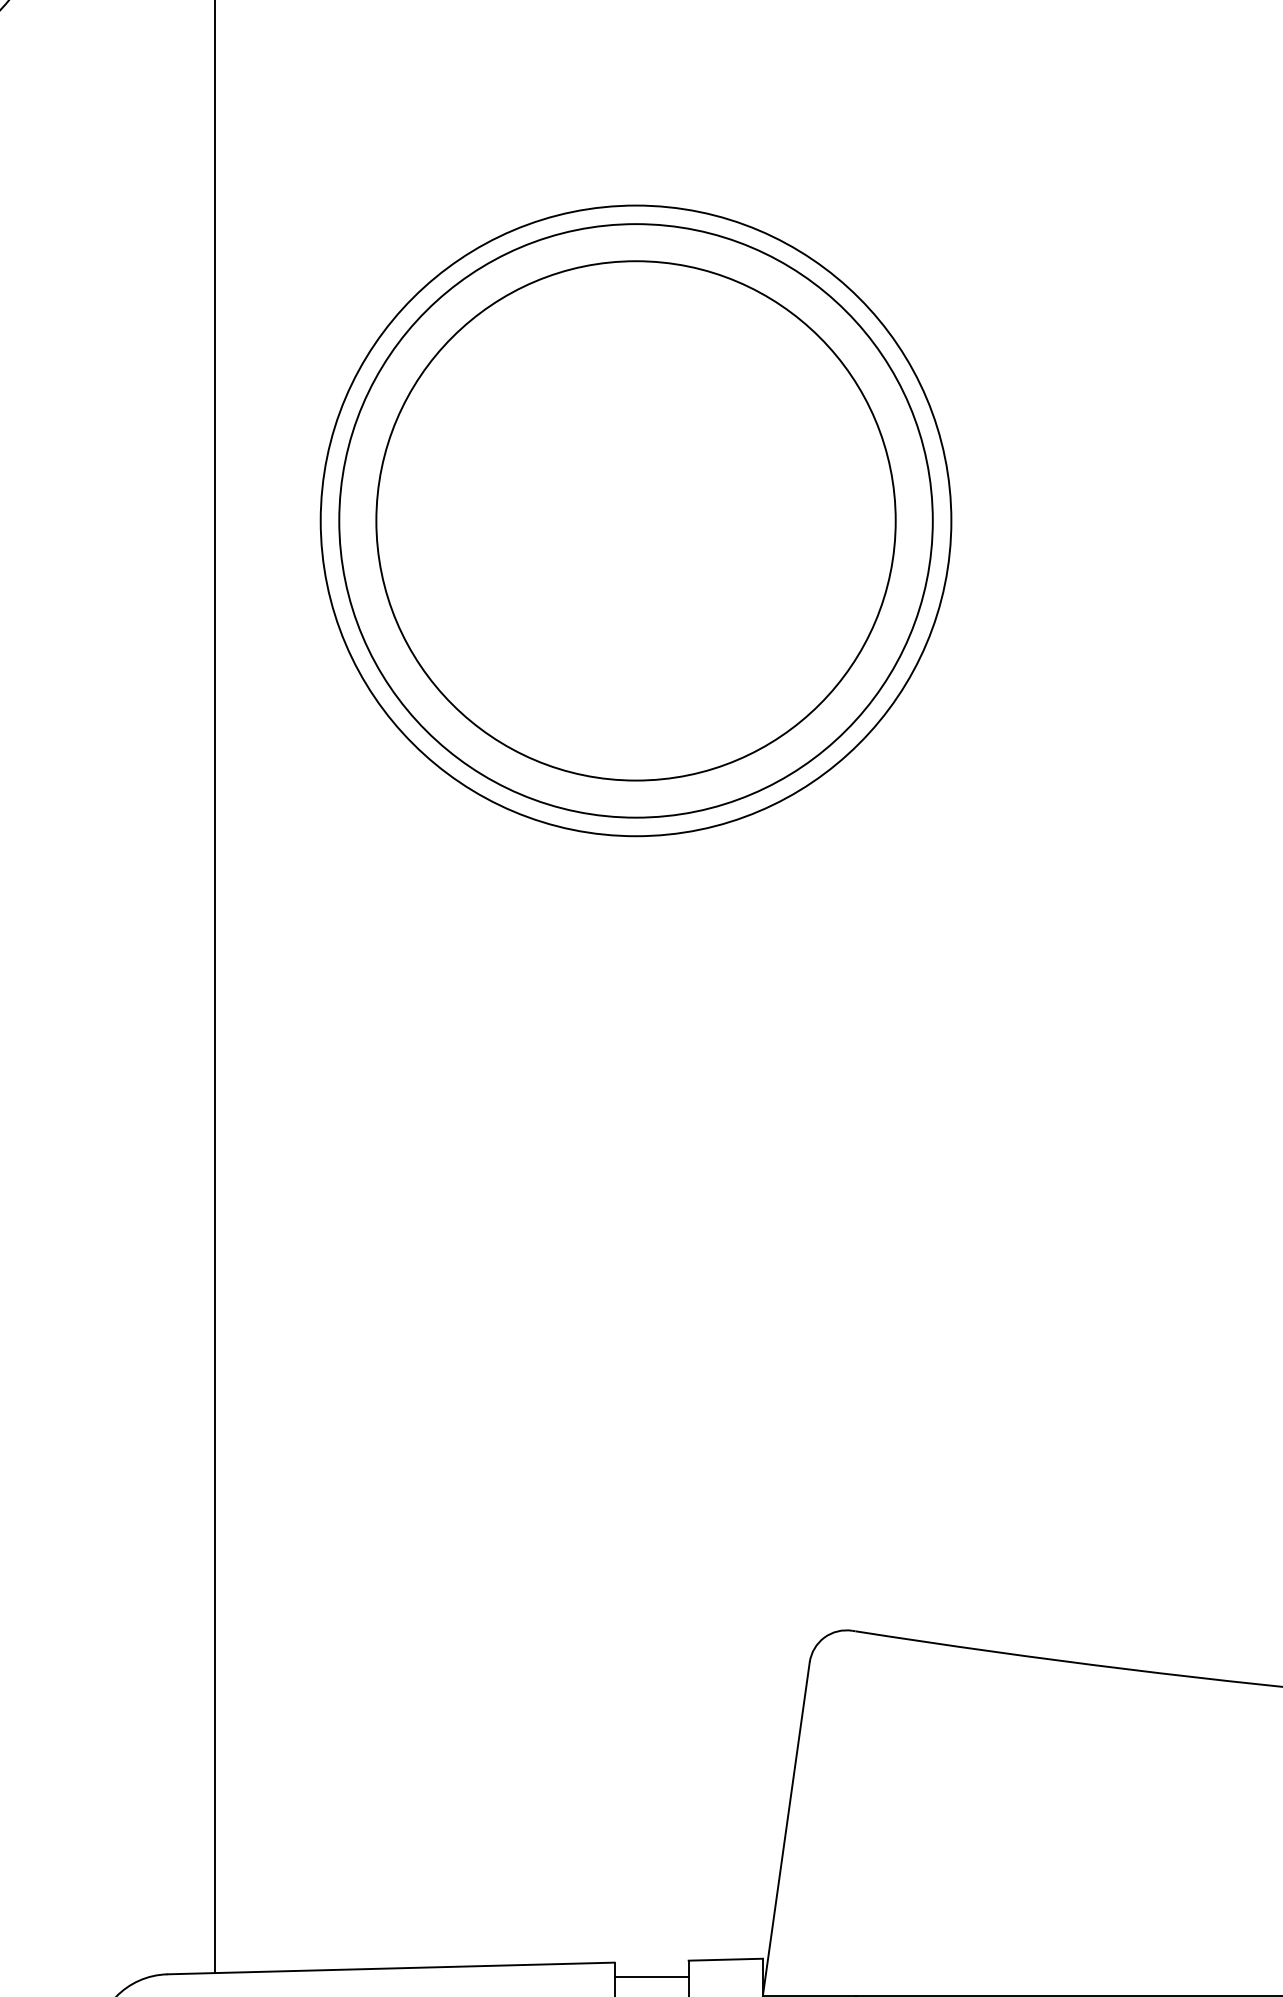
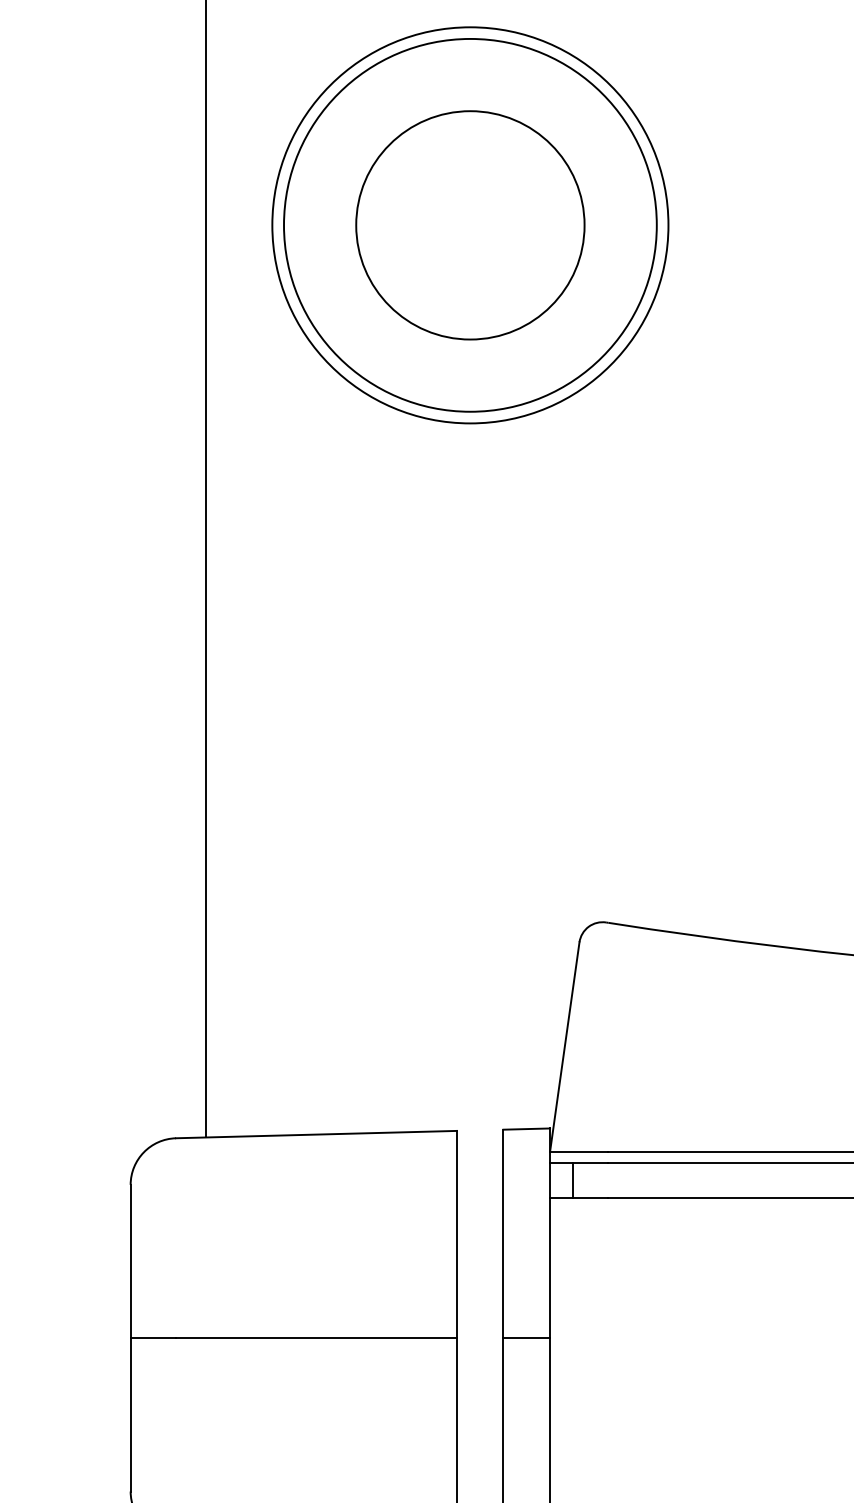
circle: (636, 521) -> (470, 225), size x0.7
line: (650, 1977) -> (479, 1140), removed

